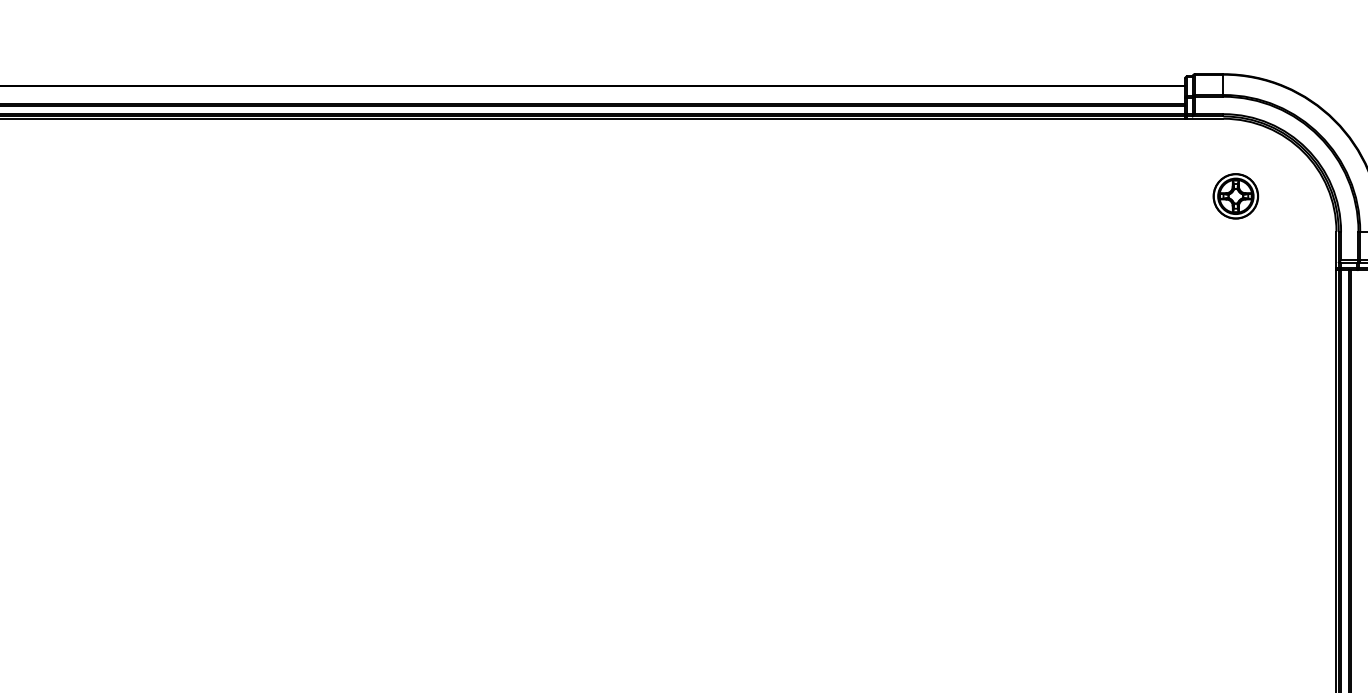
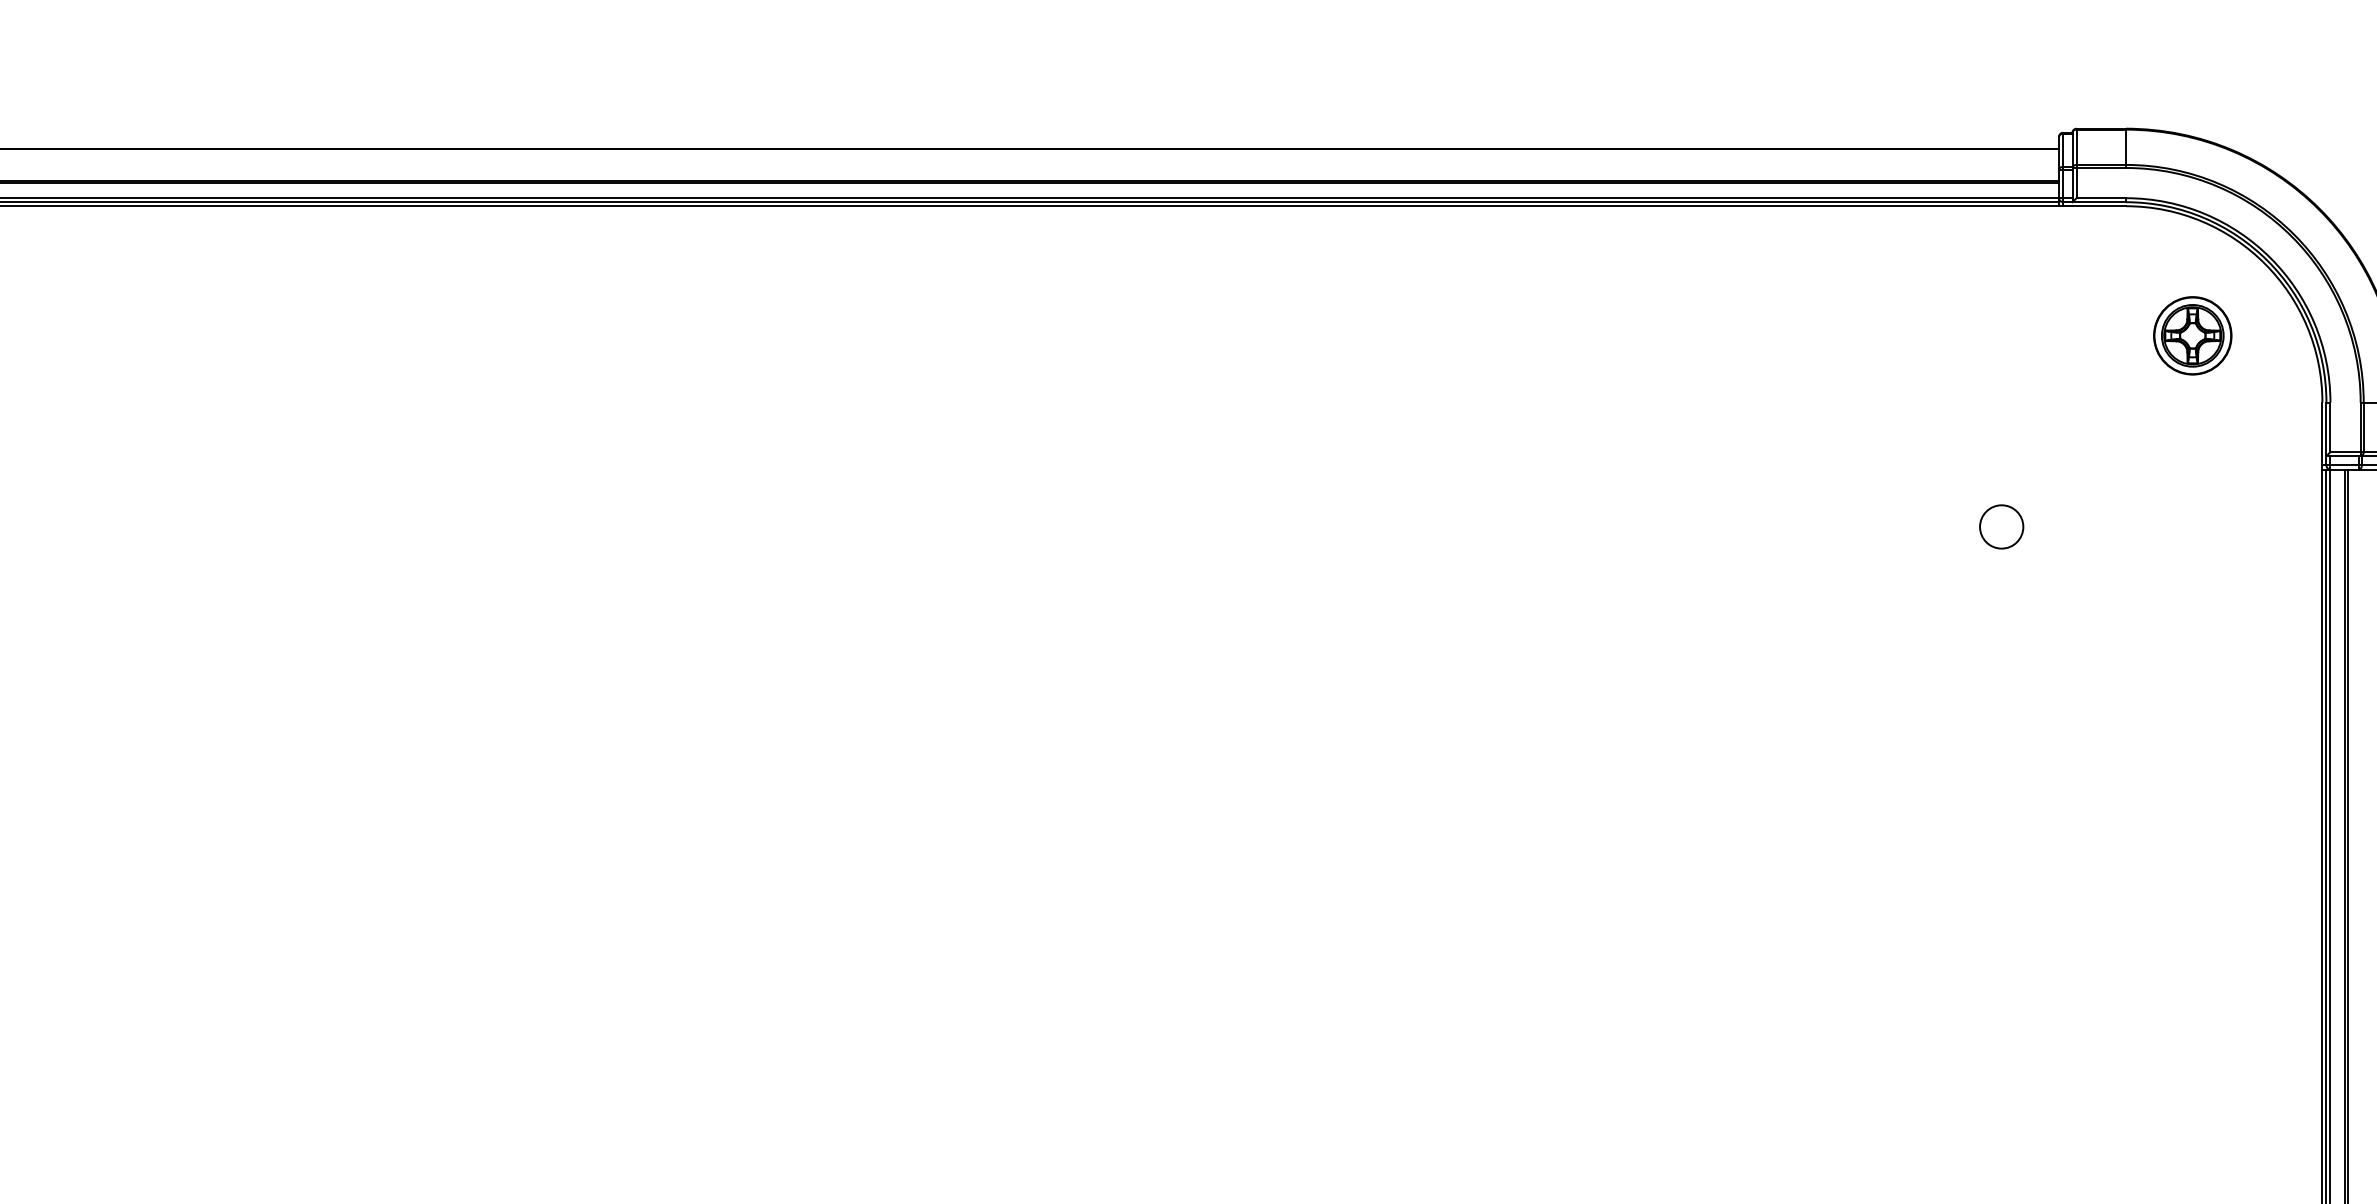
part: (1235, 196) -> (2192, 336), moved
circle: (1151, 303) -> (2000, 527), added

